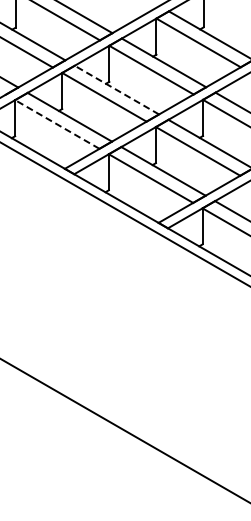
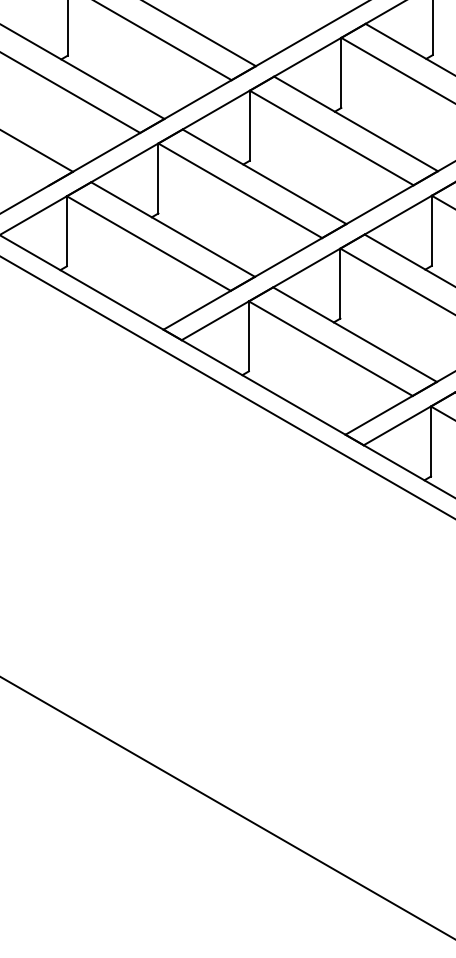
line: (116, 90) -> (263, 177), dashed -> solid
line: (57, 124) -> (149, 243), dashed -> solid

